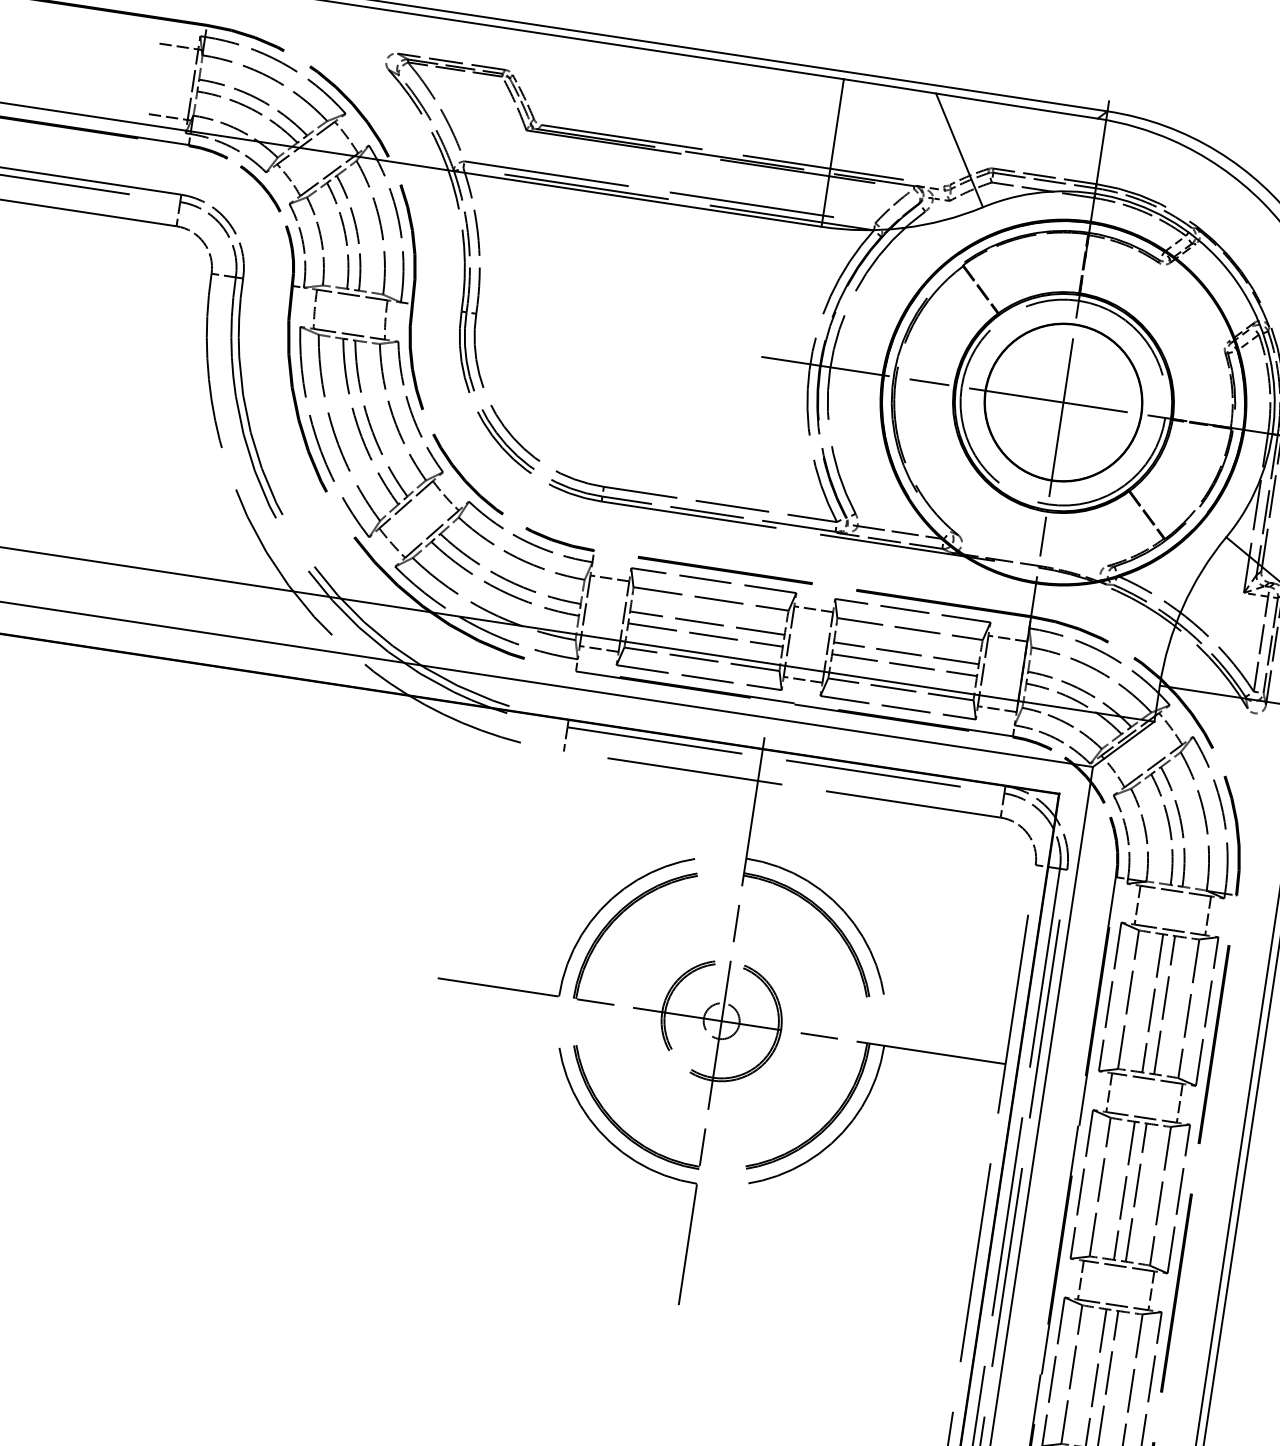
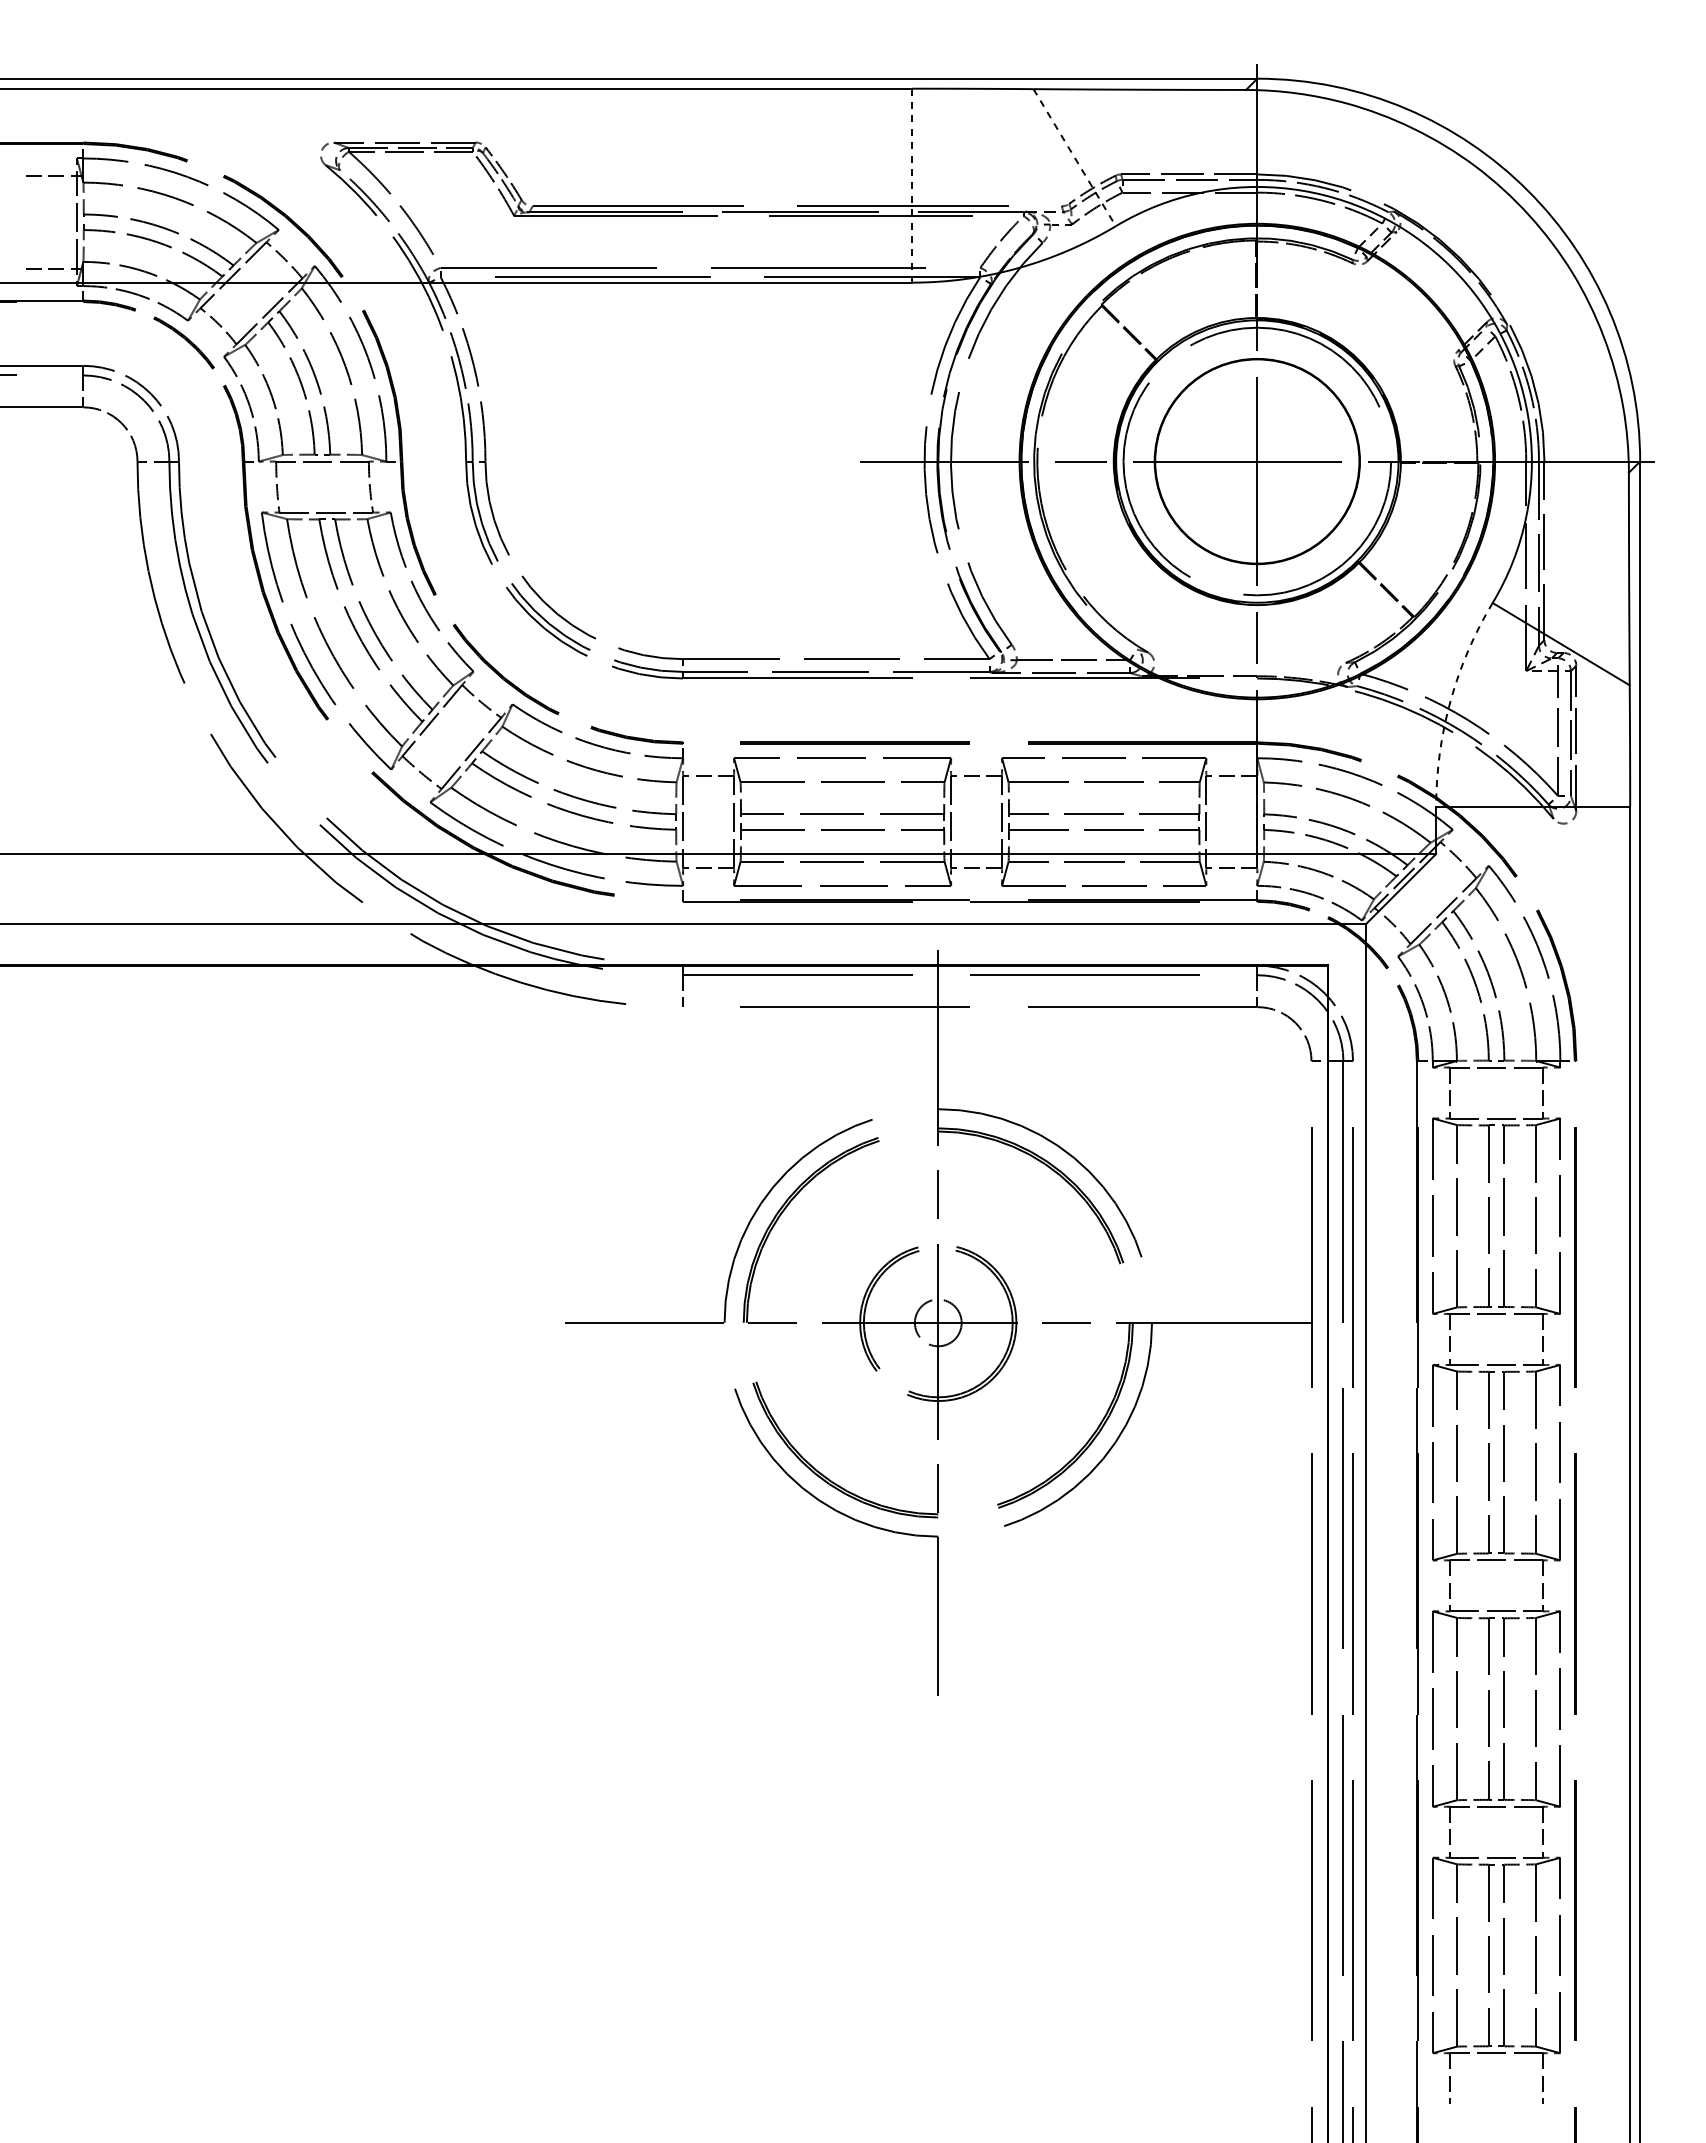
line: (959, 150) -> (1074, 157), solid -> dashed
line: (832, 152) -> (912, 185), solid -> dashed
arc: (1182, 606) -> (1450, 700), solid -> dashed

